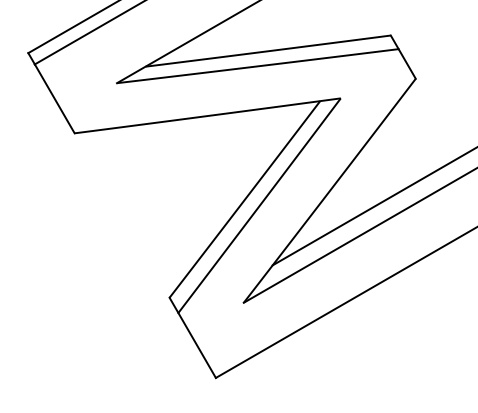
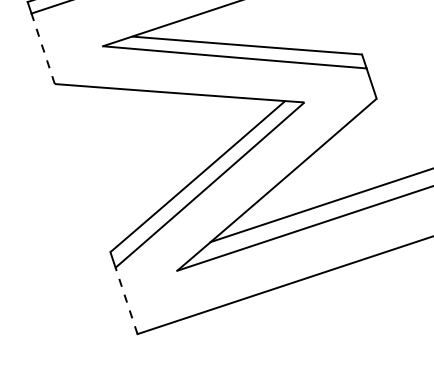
line: (54, 98) -> (43, 48), solid -> dashed
line: (196, 345) -> (125, 300), solid -> dashed

